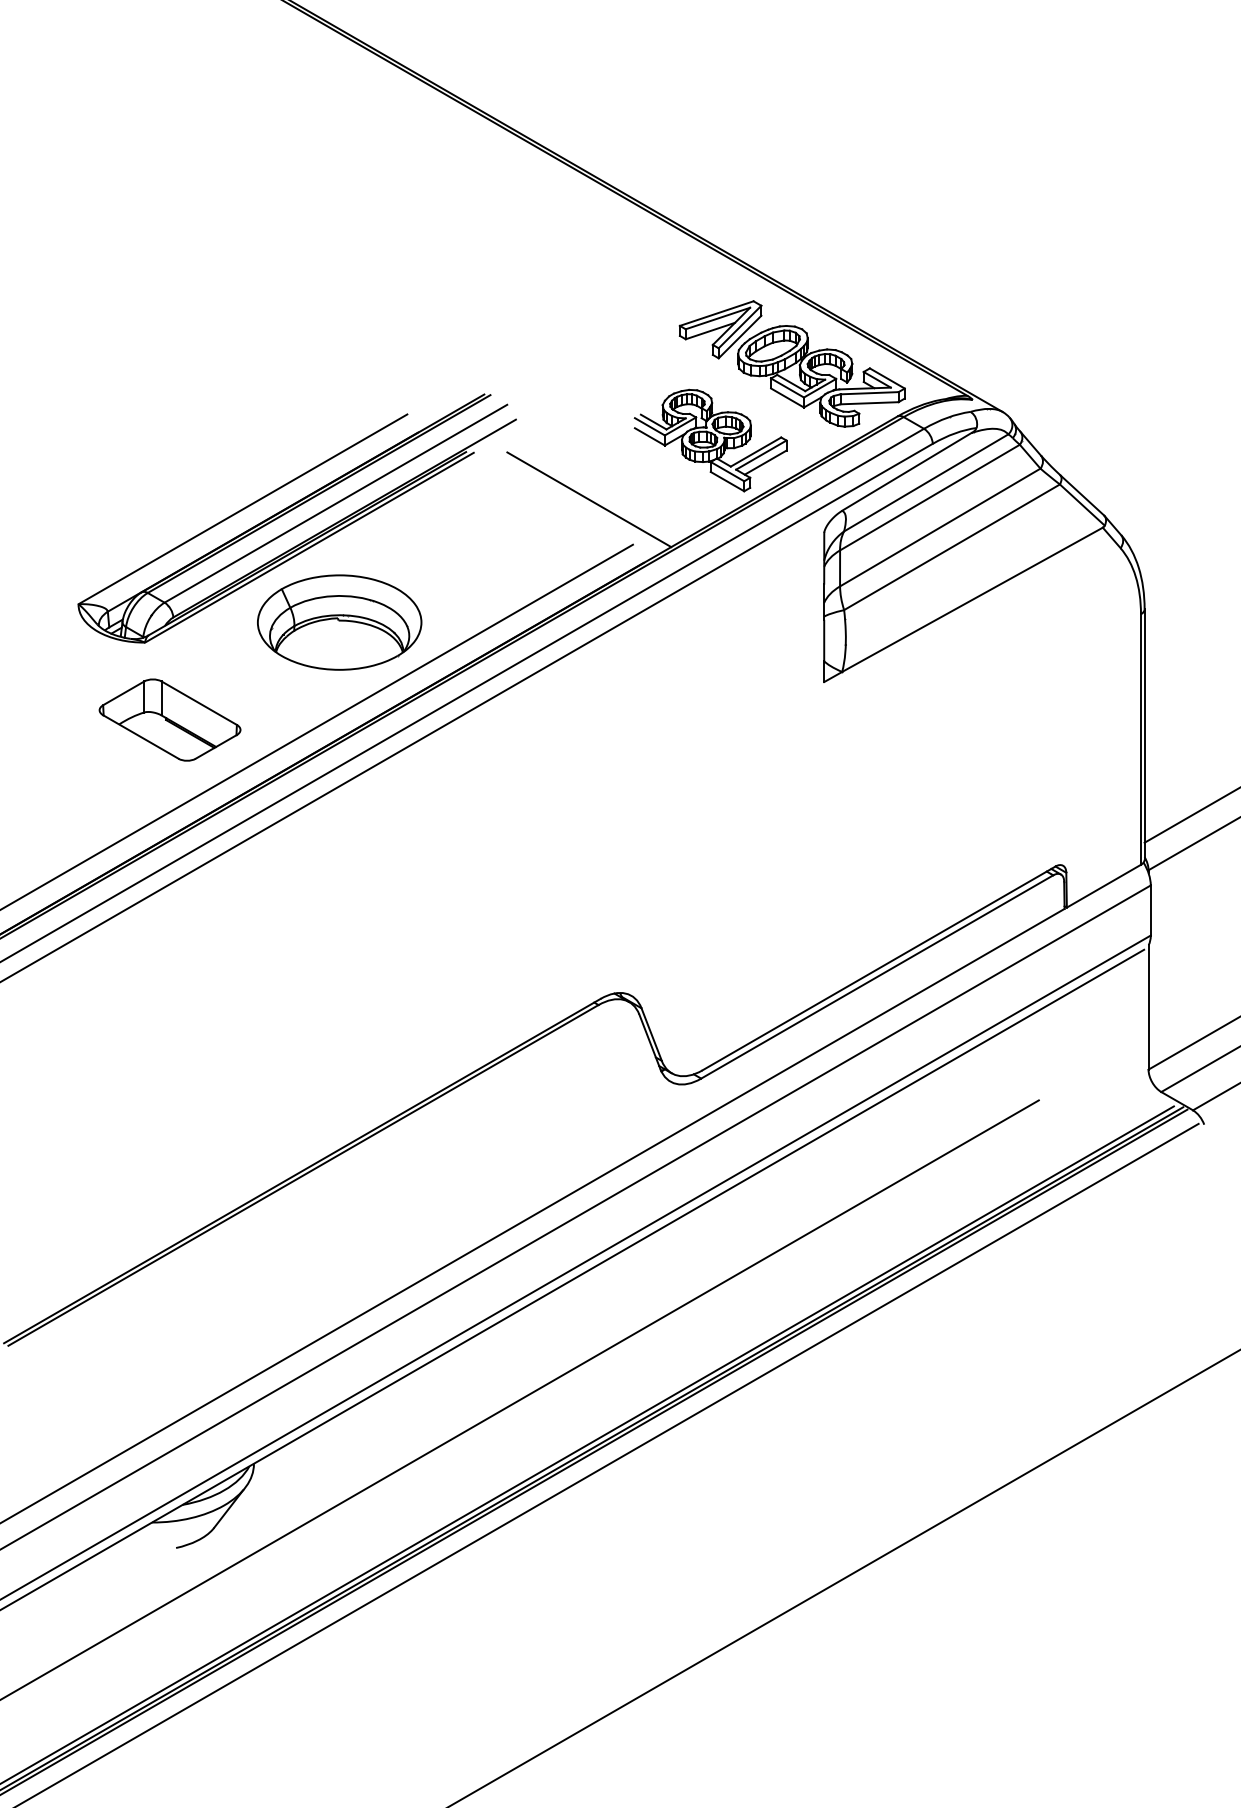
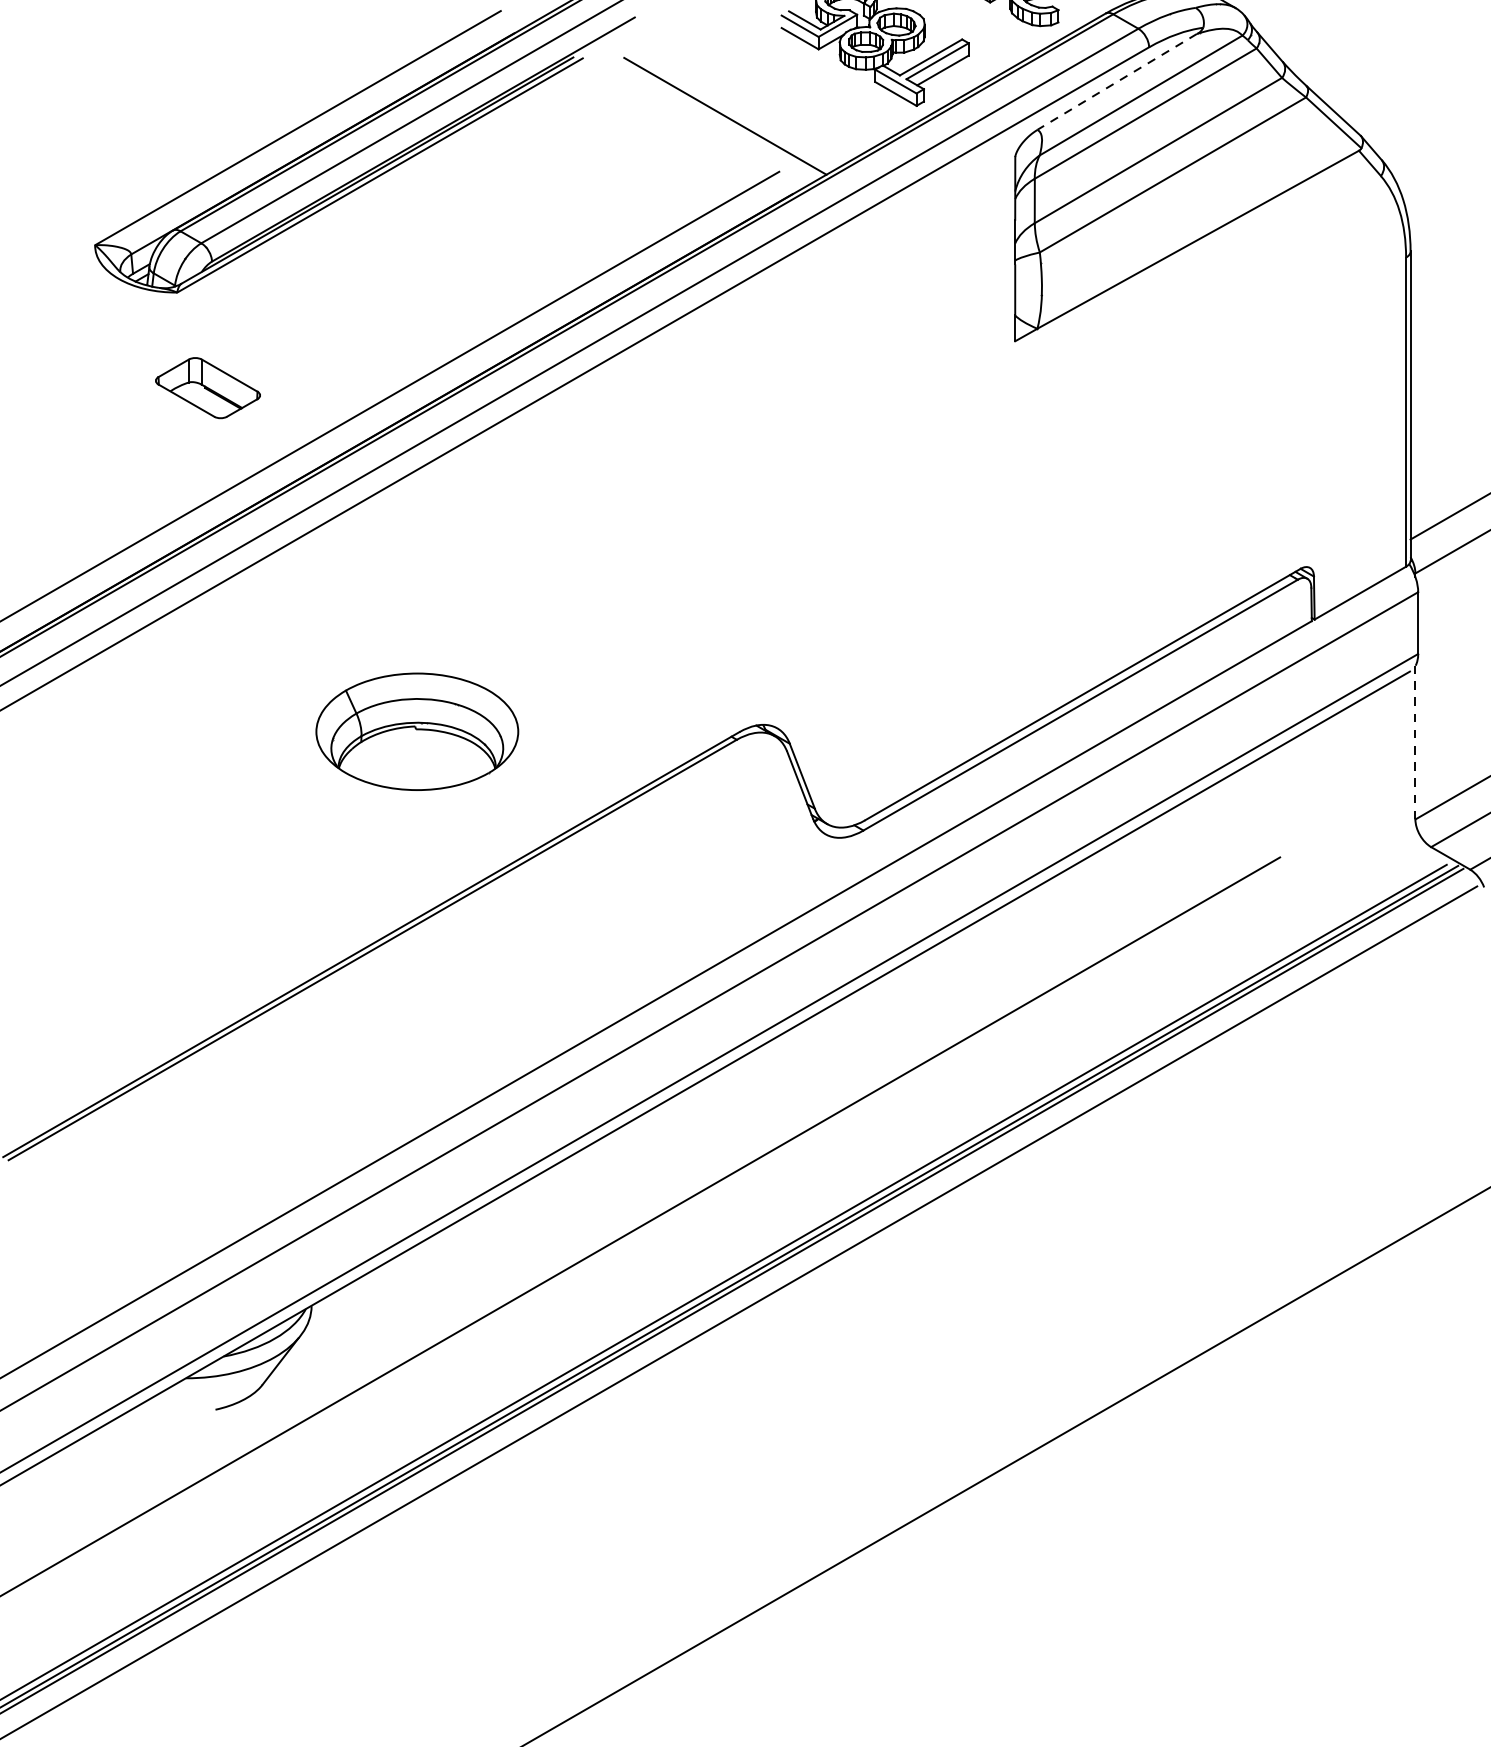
line: (906, 472) -> (1116, 82), solid -> dashed
part: (339, 622) -> (417, 731), moved
part: (169, 719) -> (207, 387), size x0.6
line: (1148, 1006) -> (1415, 741), solid -> dashed

